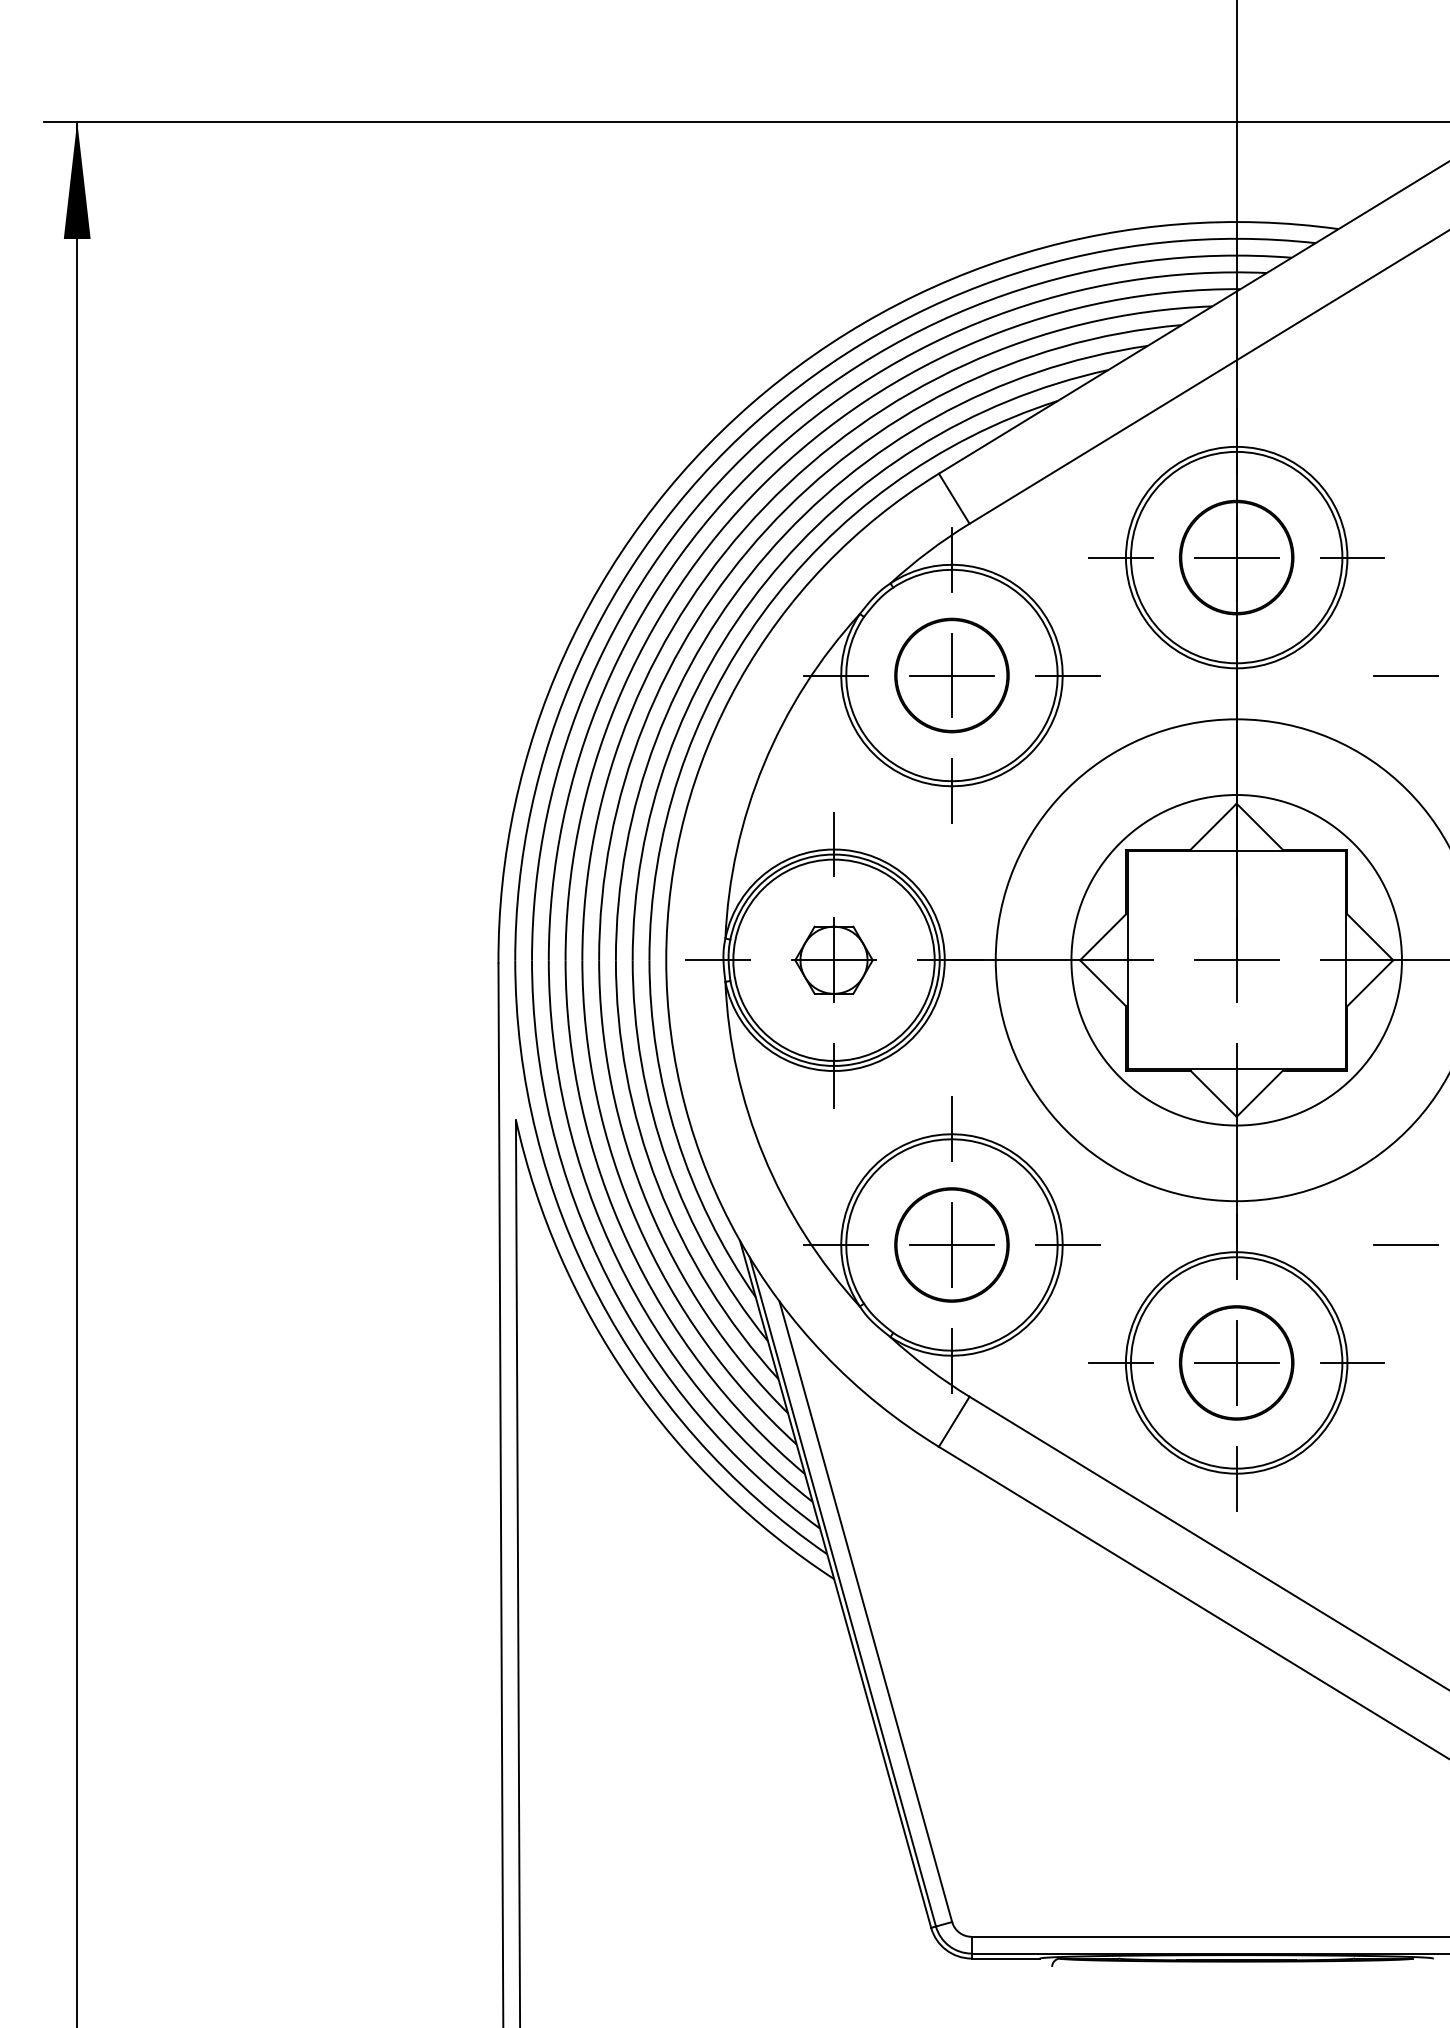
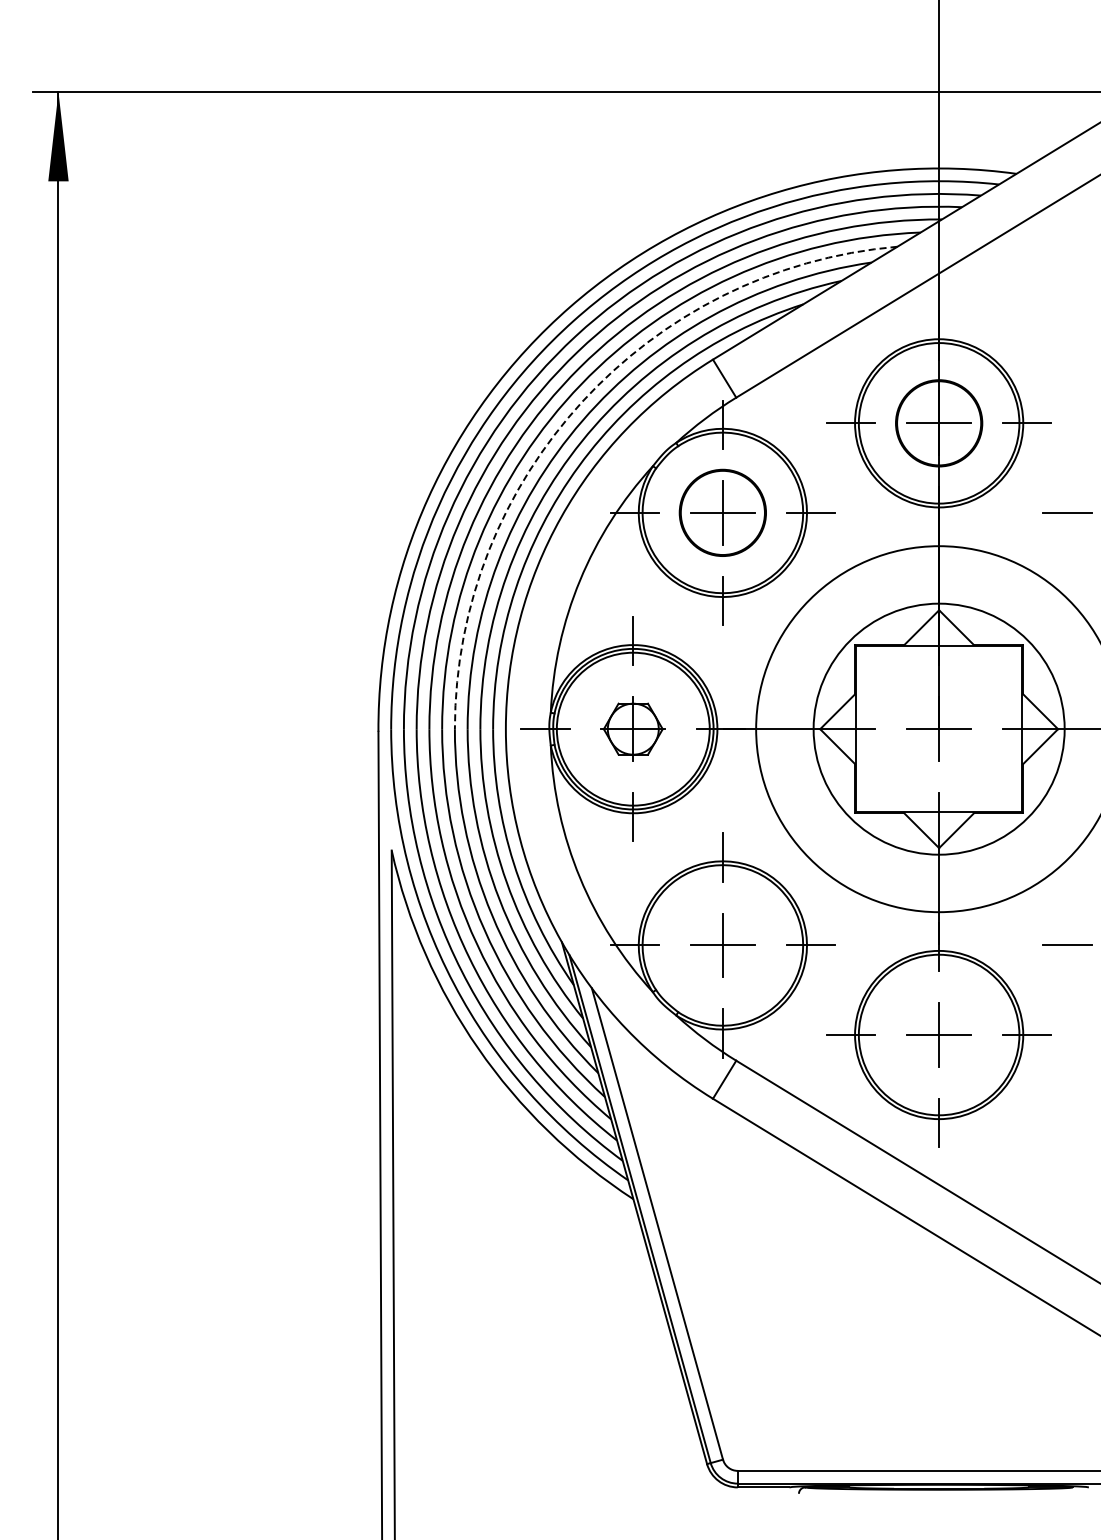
arc: (767, 528) -> (582, 401), solid -> dashed
circle: (951, 1245) -> (722, 945), removed
part: (1237, 1363) -> (939, 1035), removed

